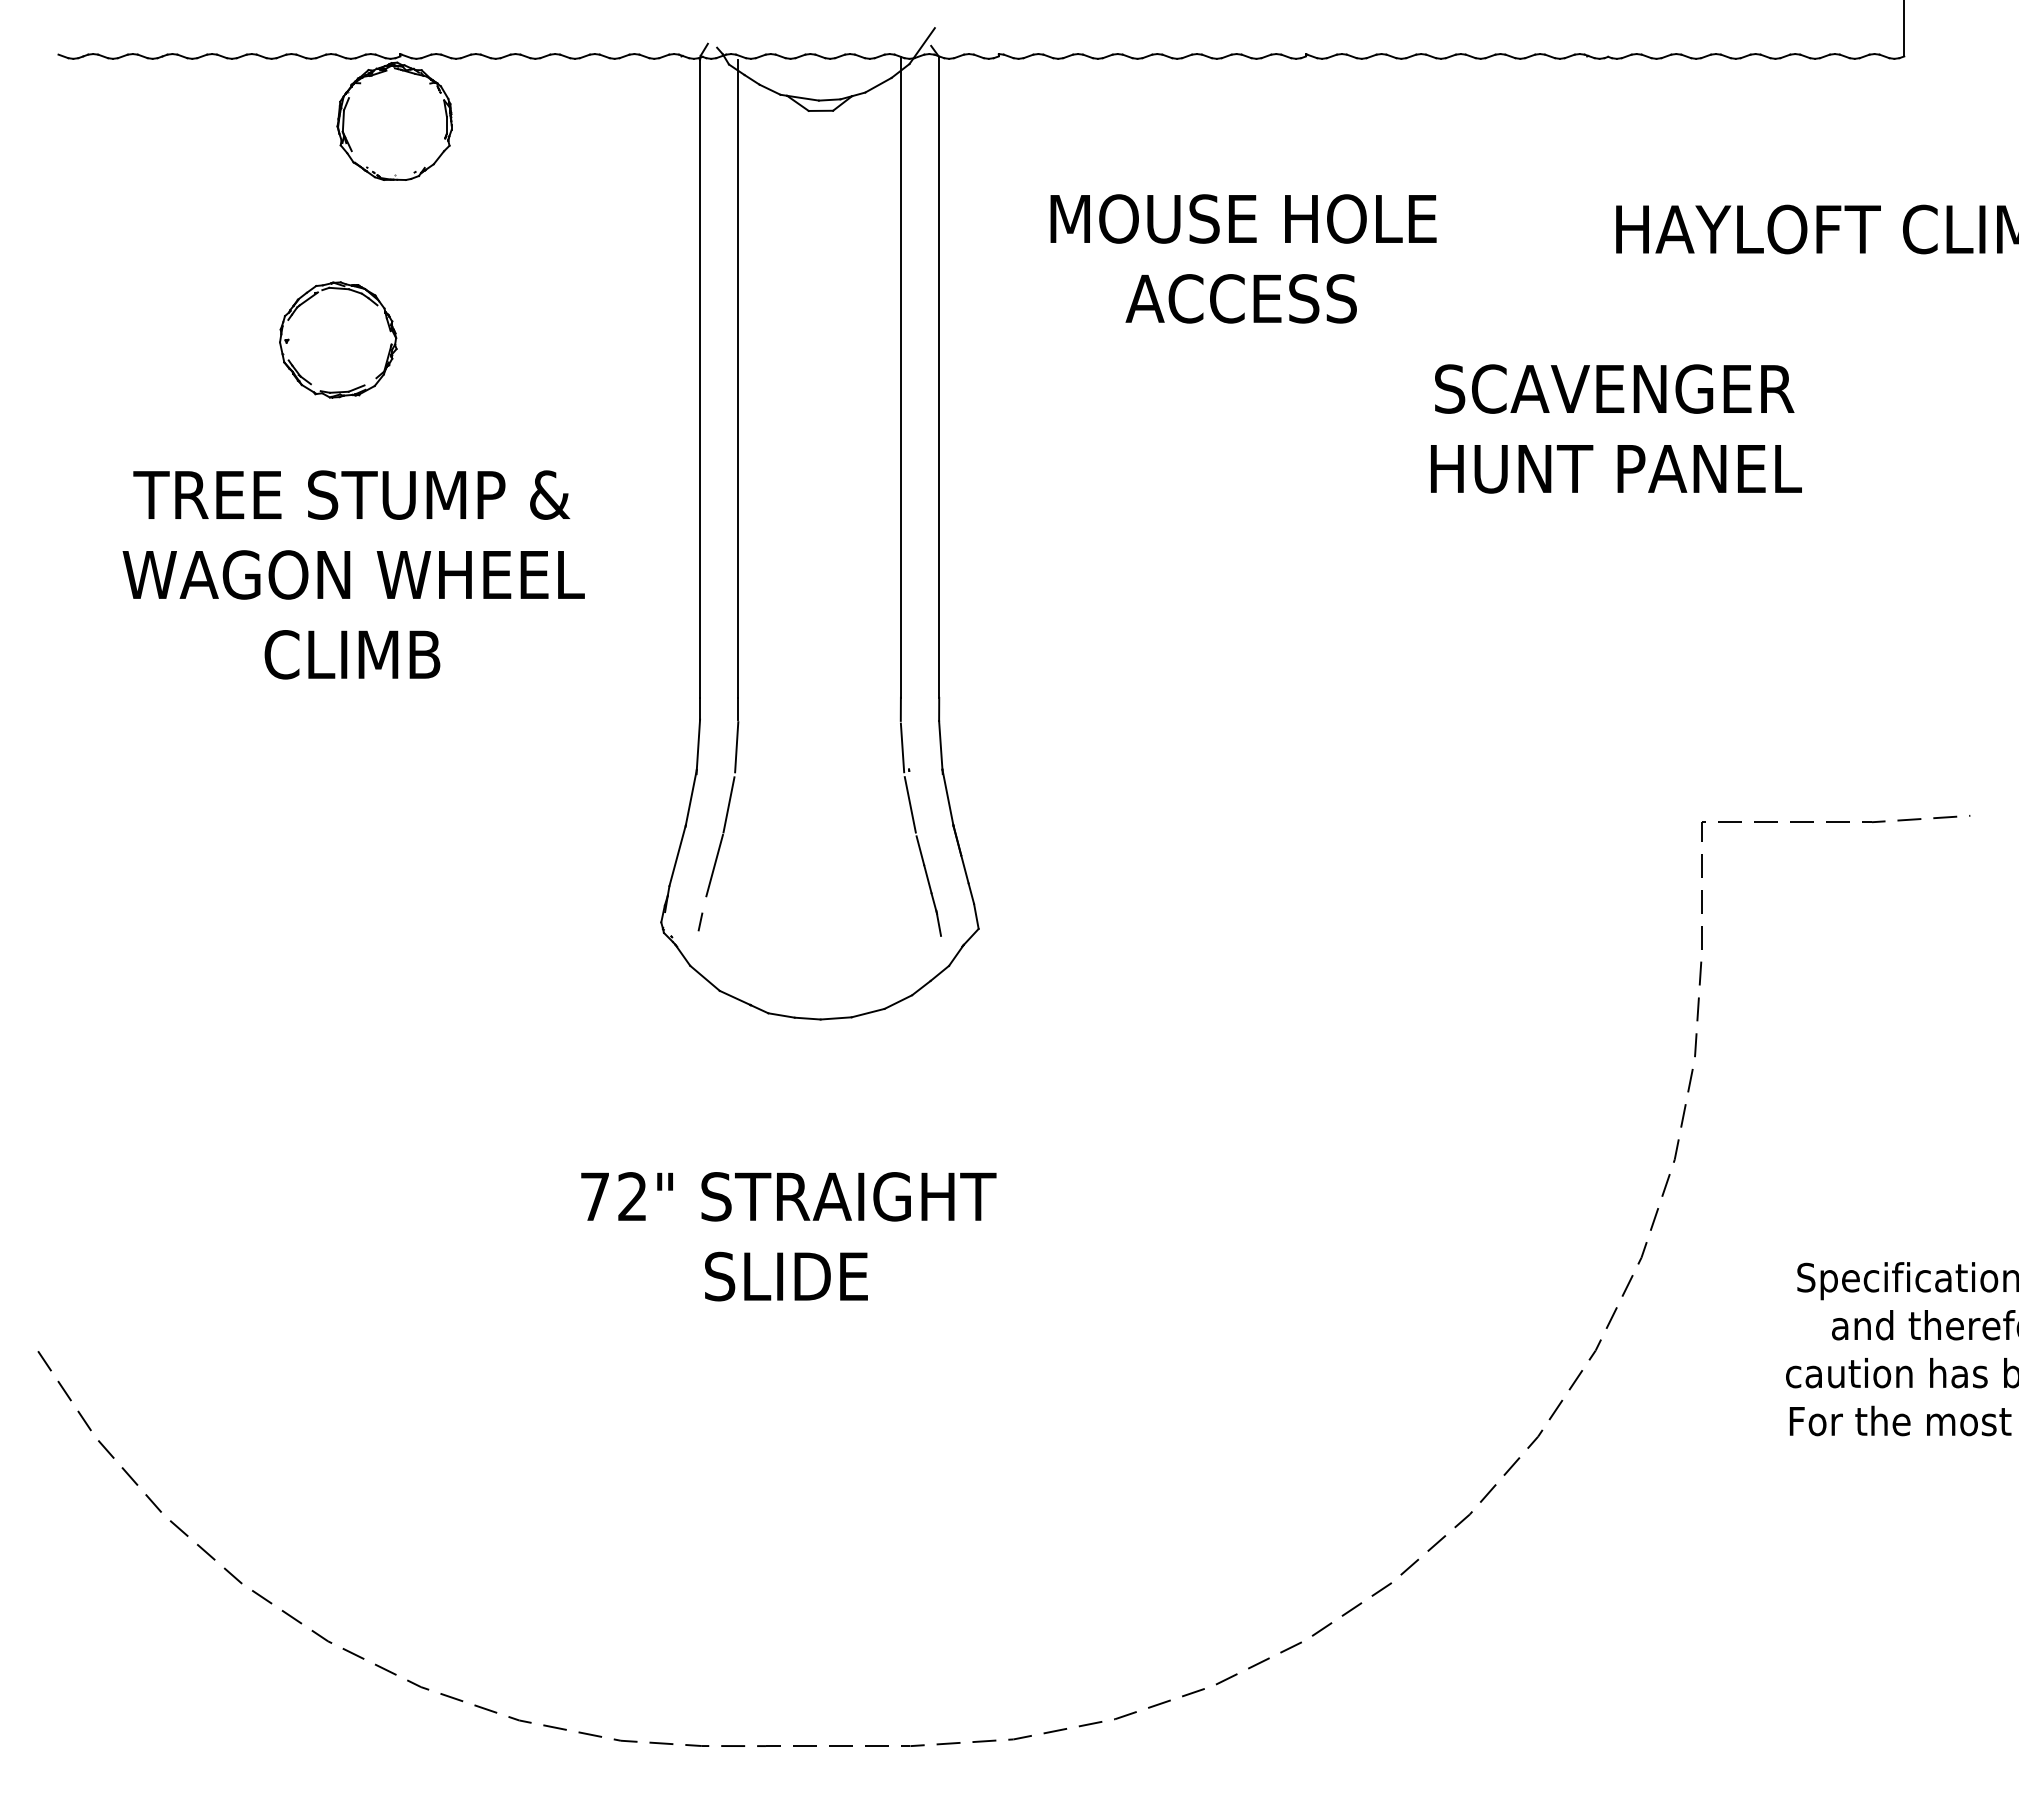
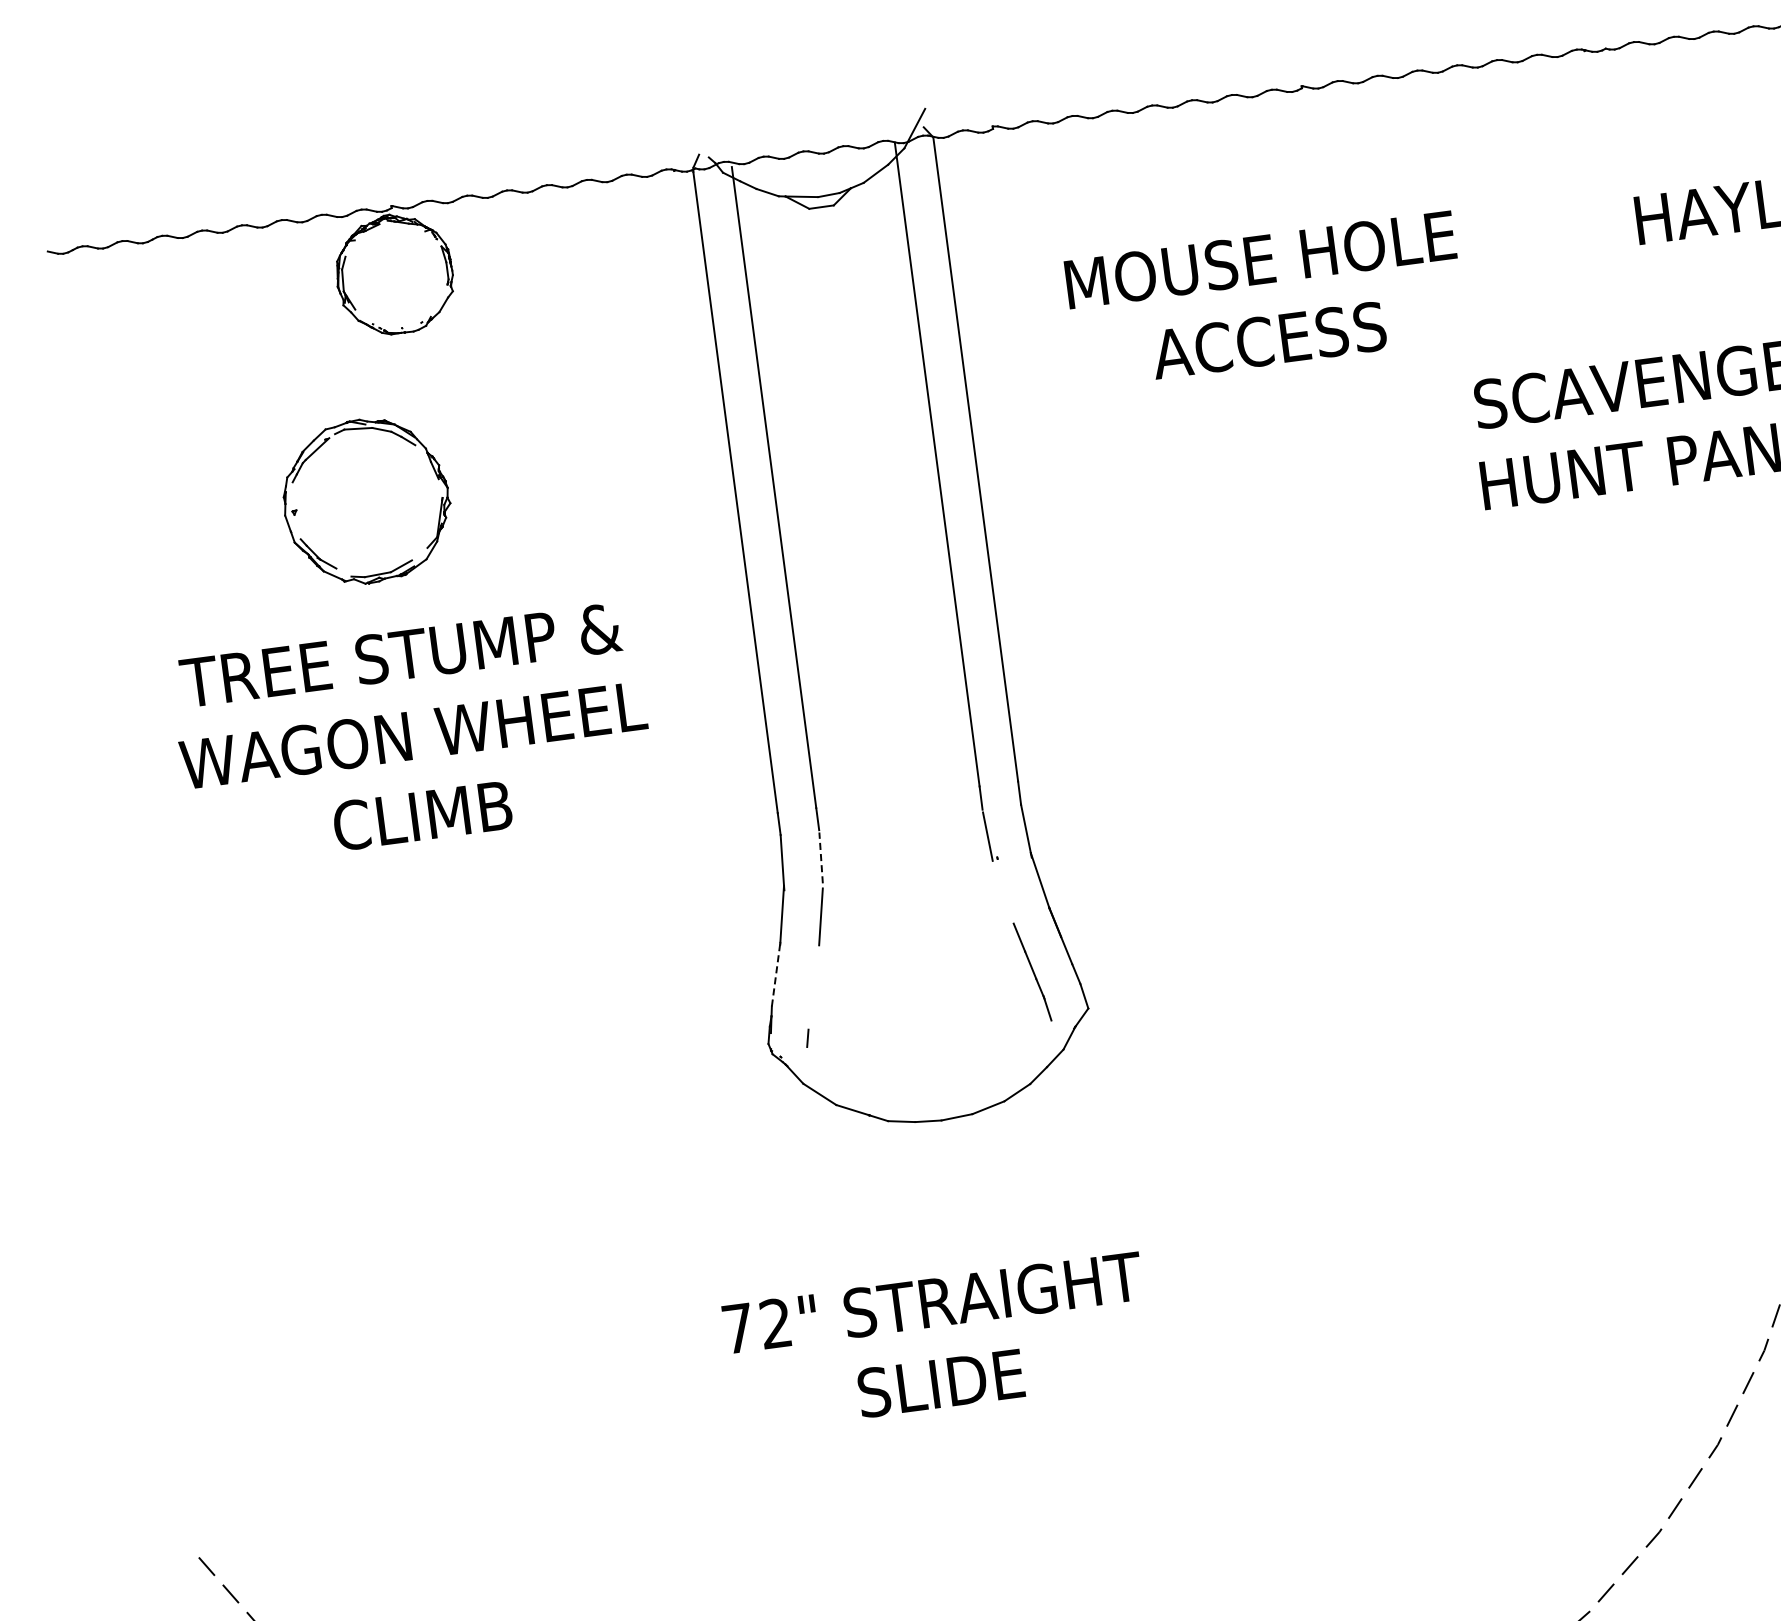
part: (338, 339) -> (366, 500), size x1.4
line: (736, 746) -> (820, 857), solid -> dashed
line: (909, 804) -> (1002, 892), removed
line: (677, 855) -> (775, 974), solid -> dashed
line: (714, 865) -> (814, 979), removed

